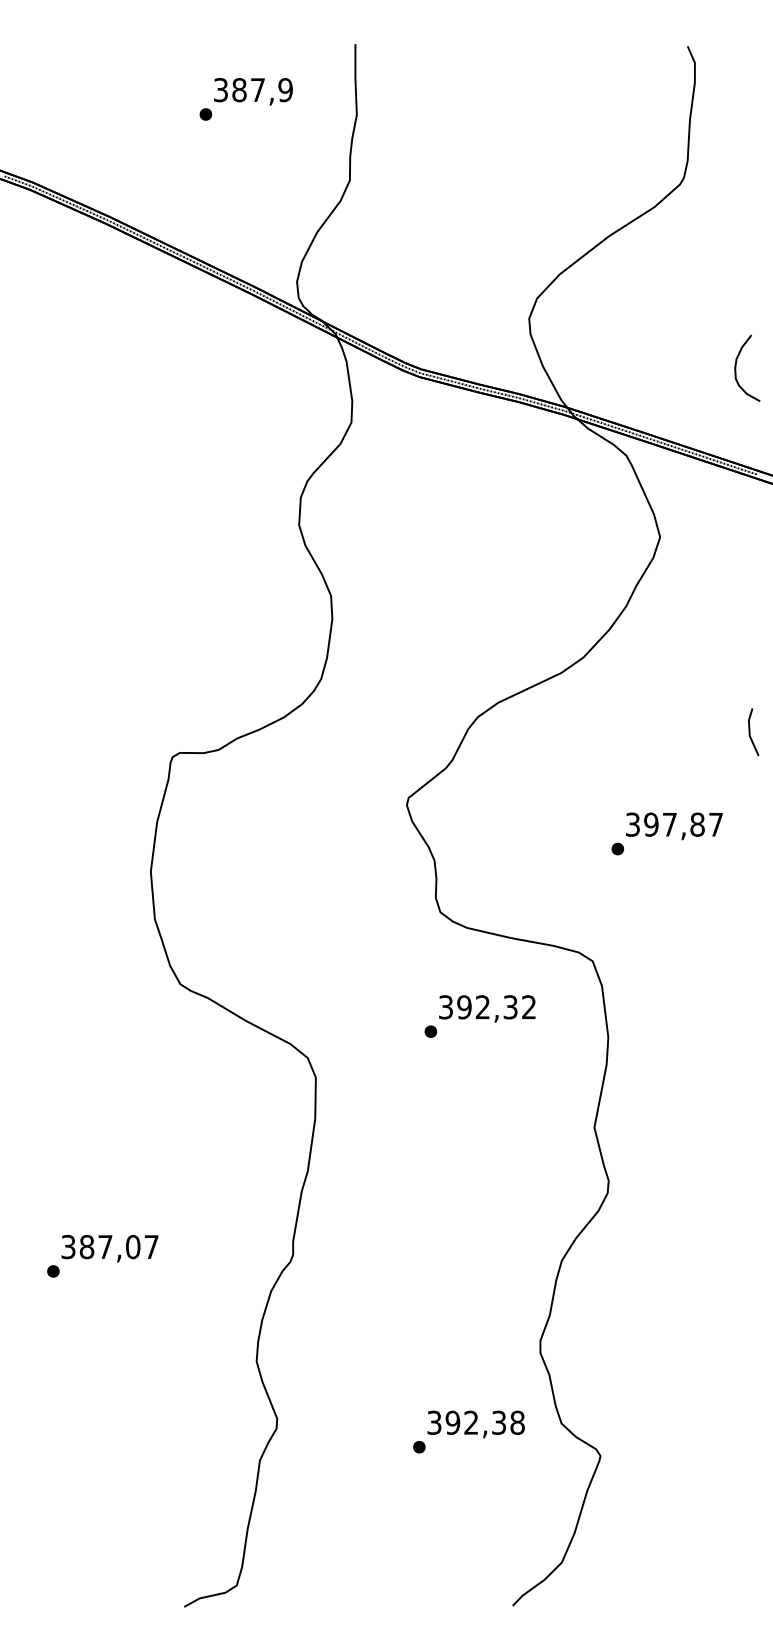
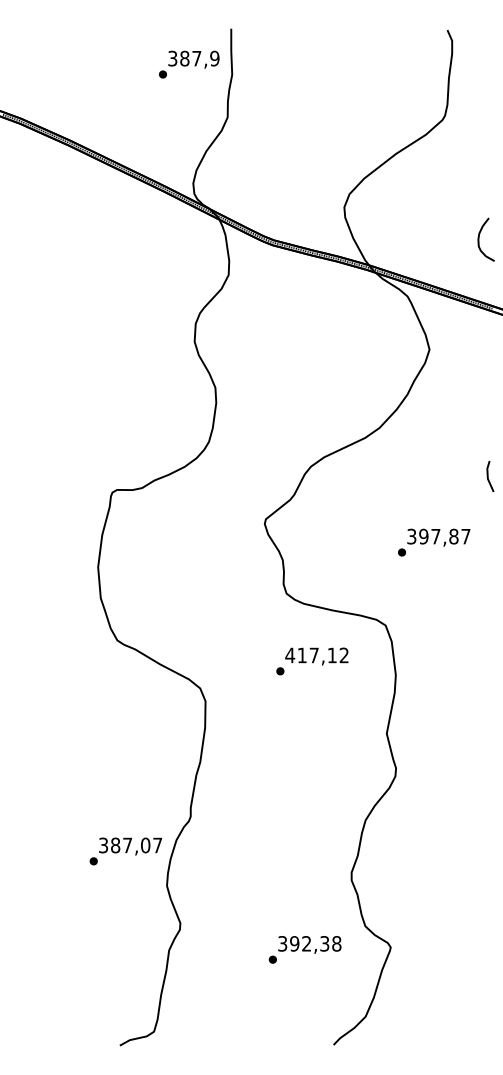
text: (246, 99) -> (189, 64), moved
text: (477, 1007) -> (310, 655), 392,32 -> 417,12
text: (102, 1256) -> (125, 851), moved
text: (467, 1431) -> (304, 949), moved

